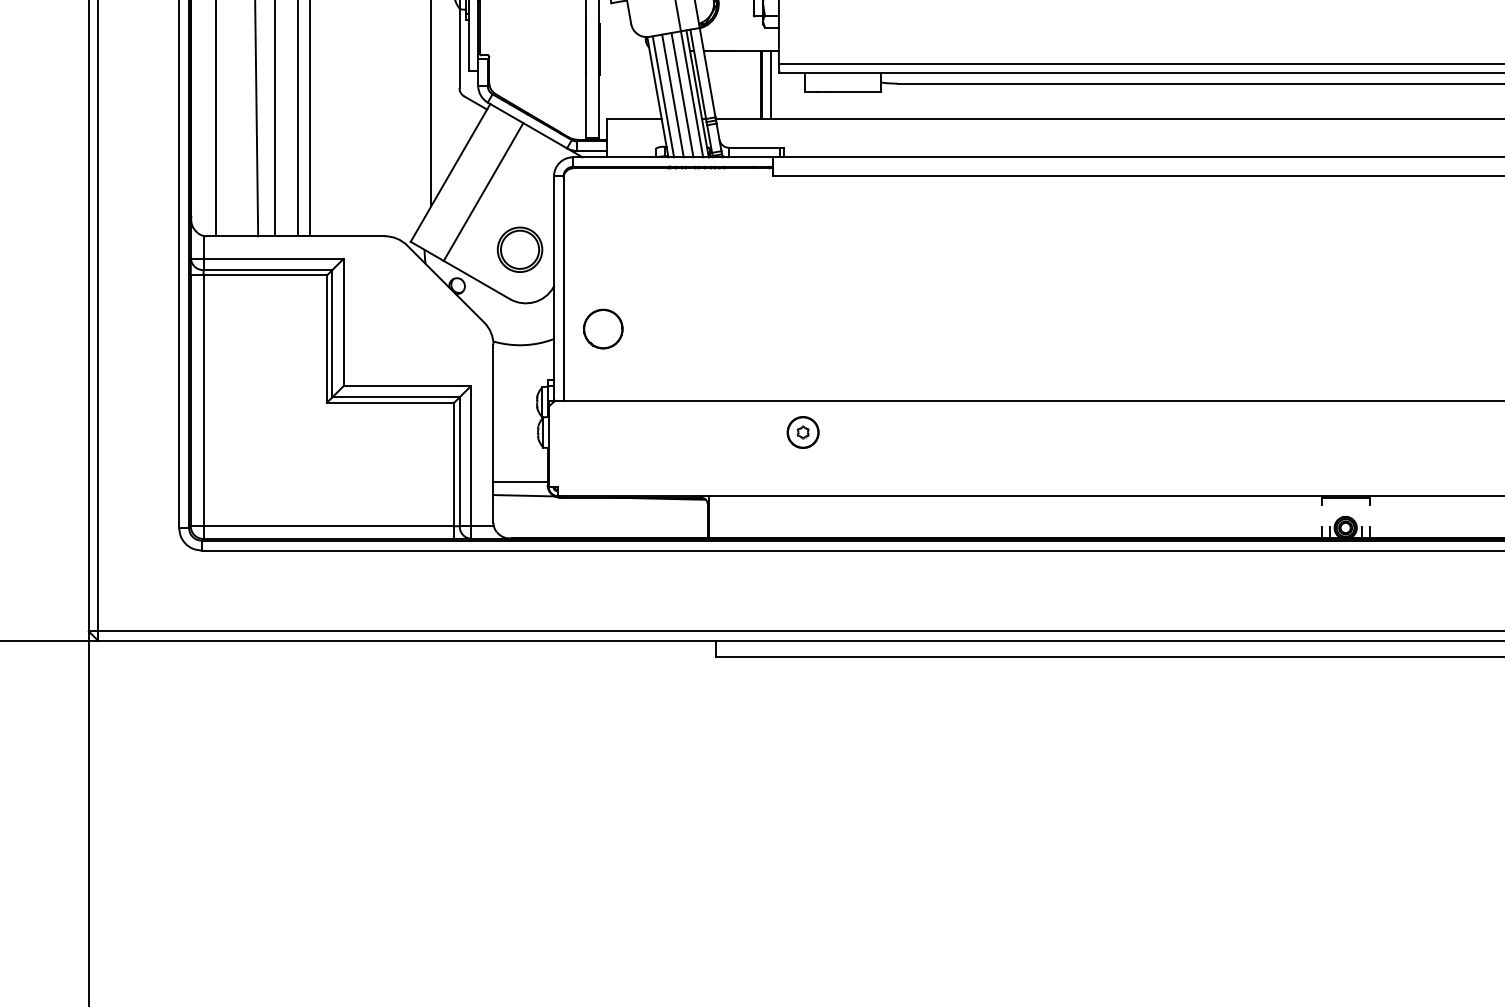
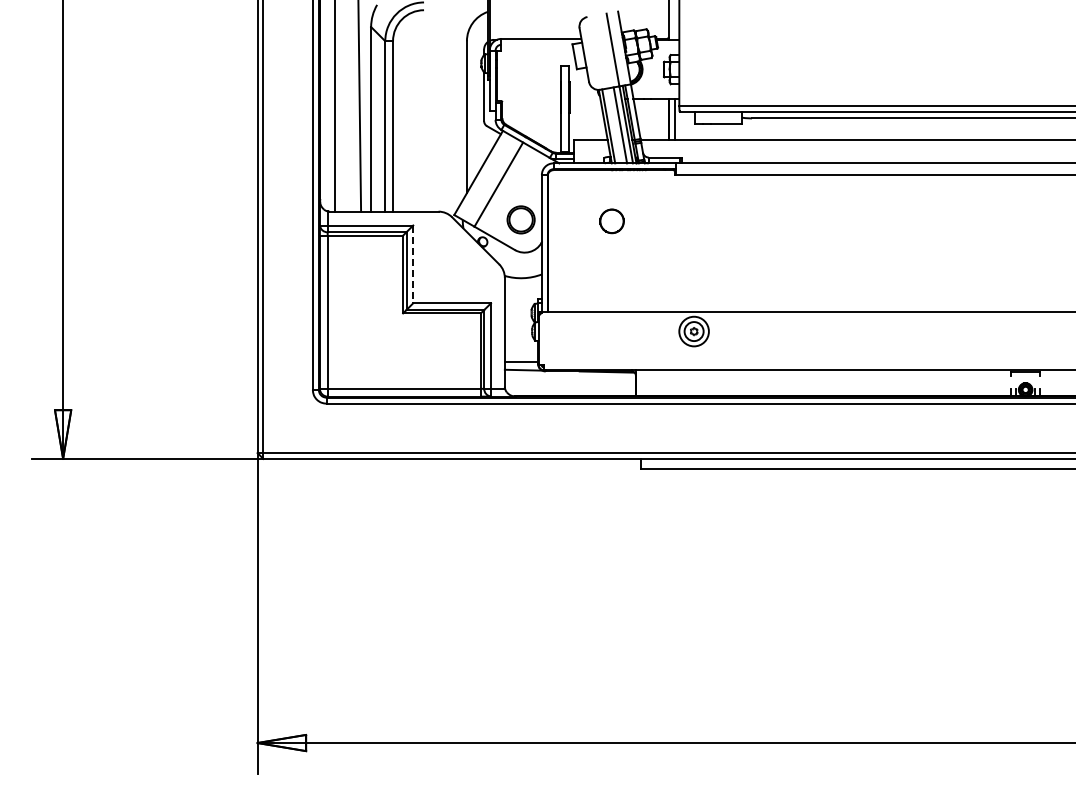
line: (672, 95) -> (614, 125), removed
line: (343, 322) -> (413, 264), solid -> dashed
part: (602, 329) -> (611, 221), moved
circle: (802, 432) -> (693, 331), size x1.6

